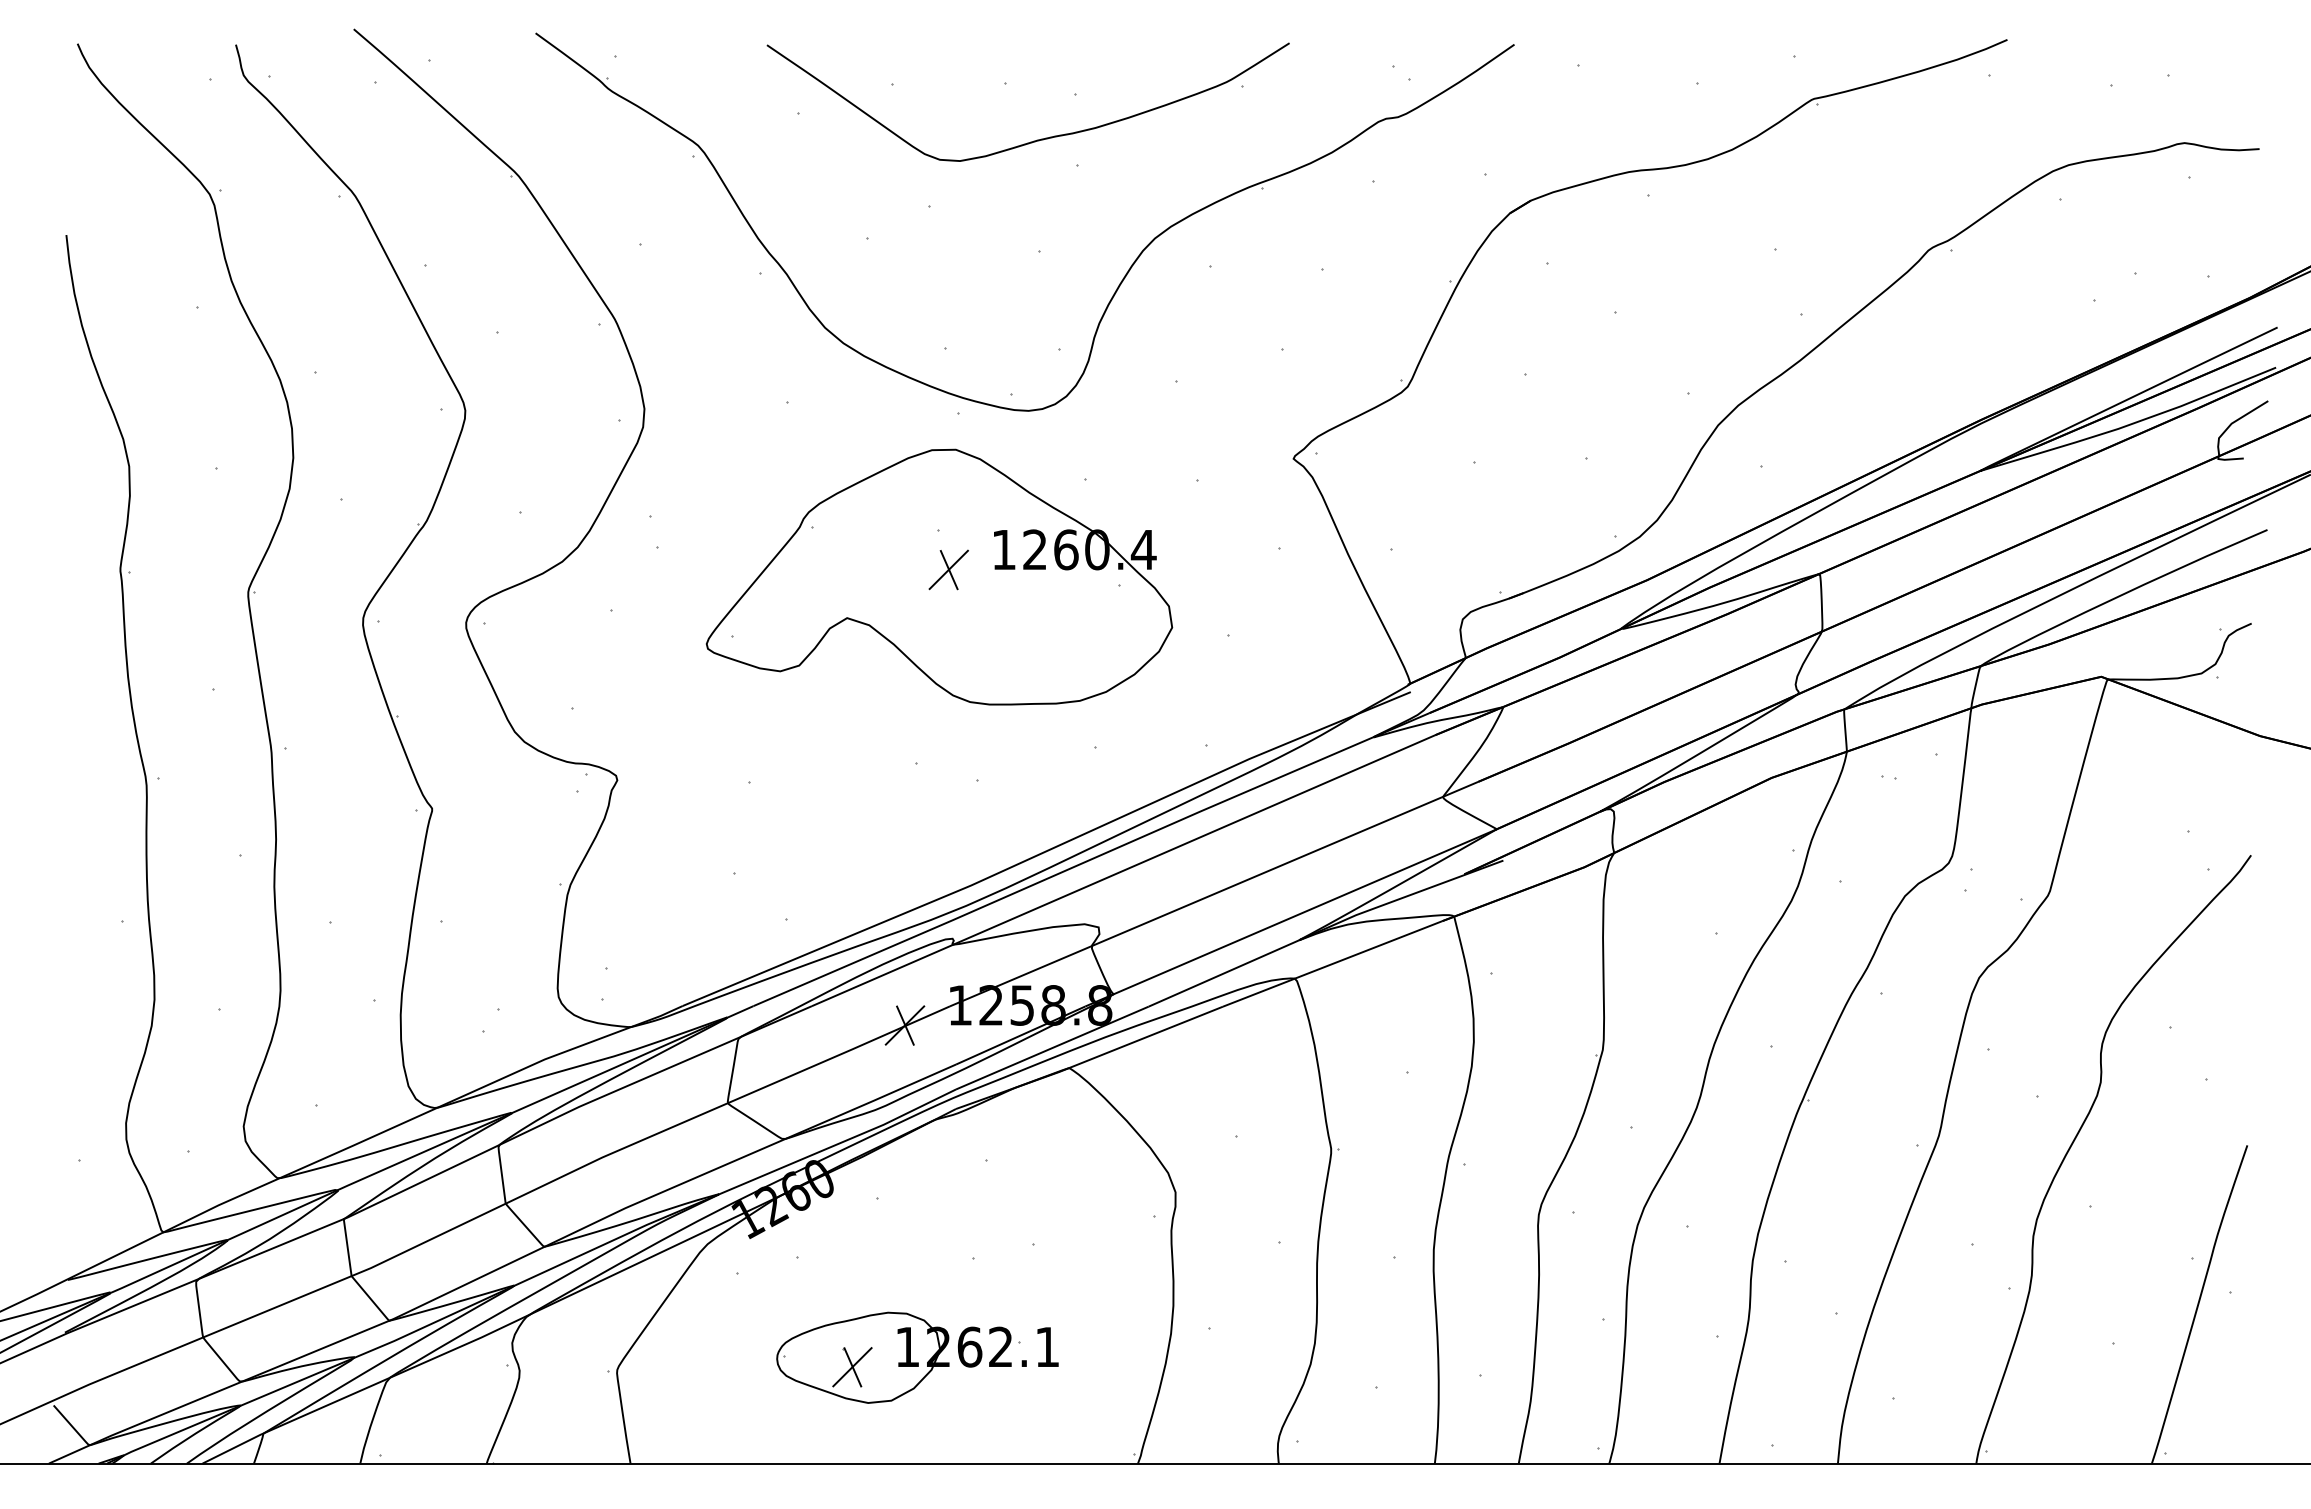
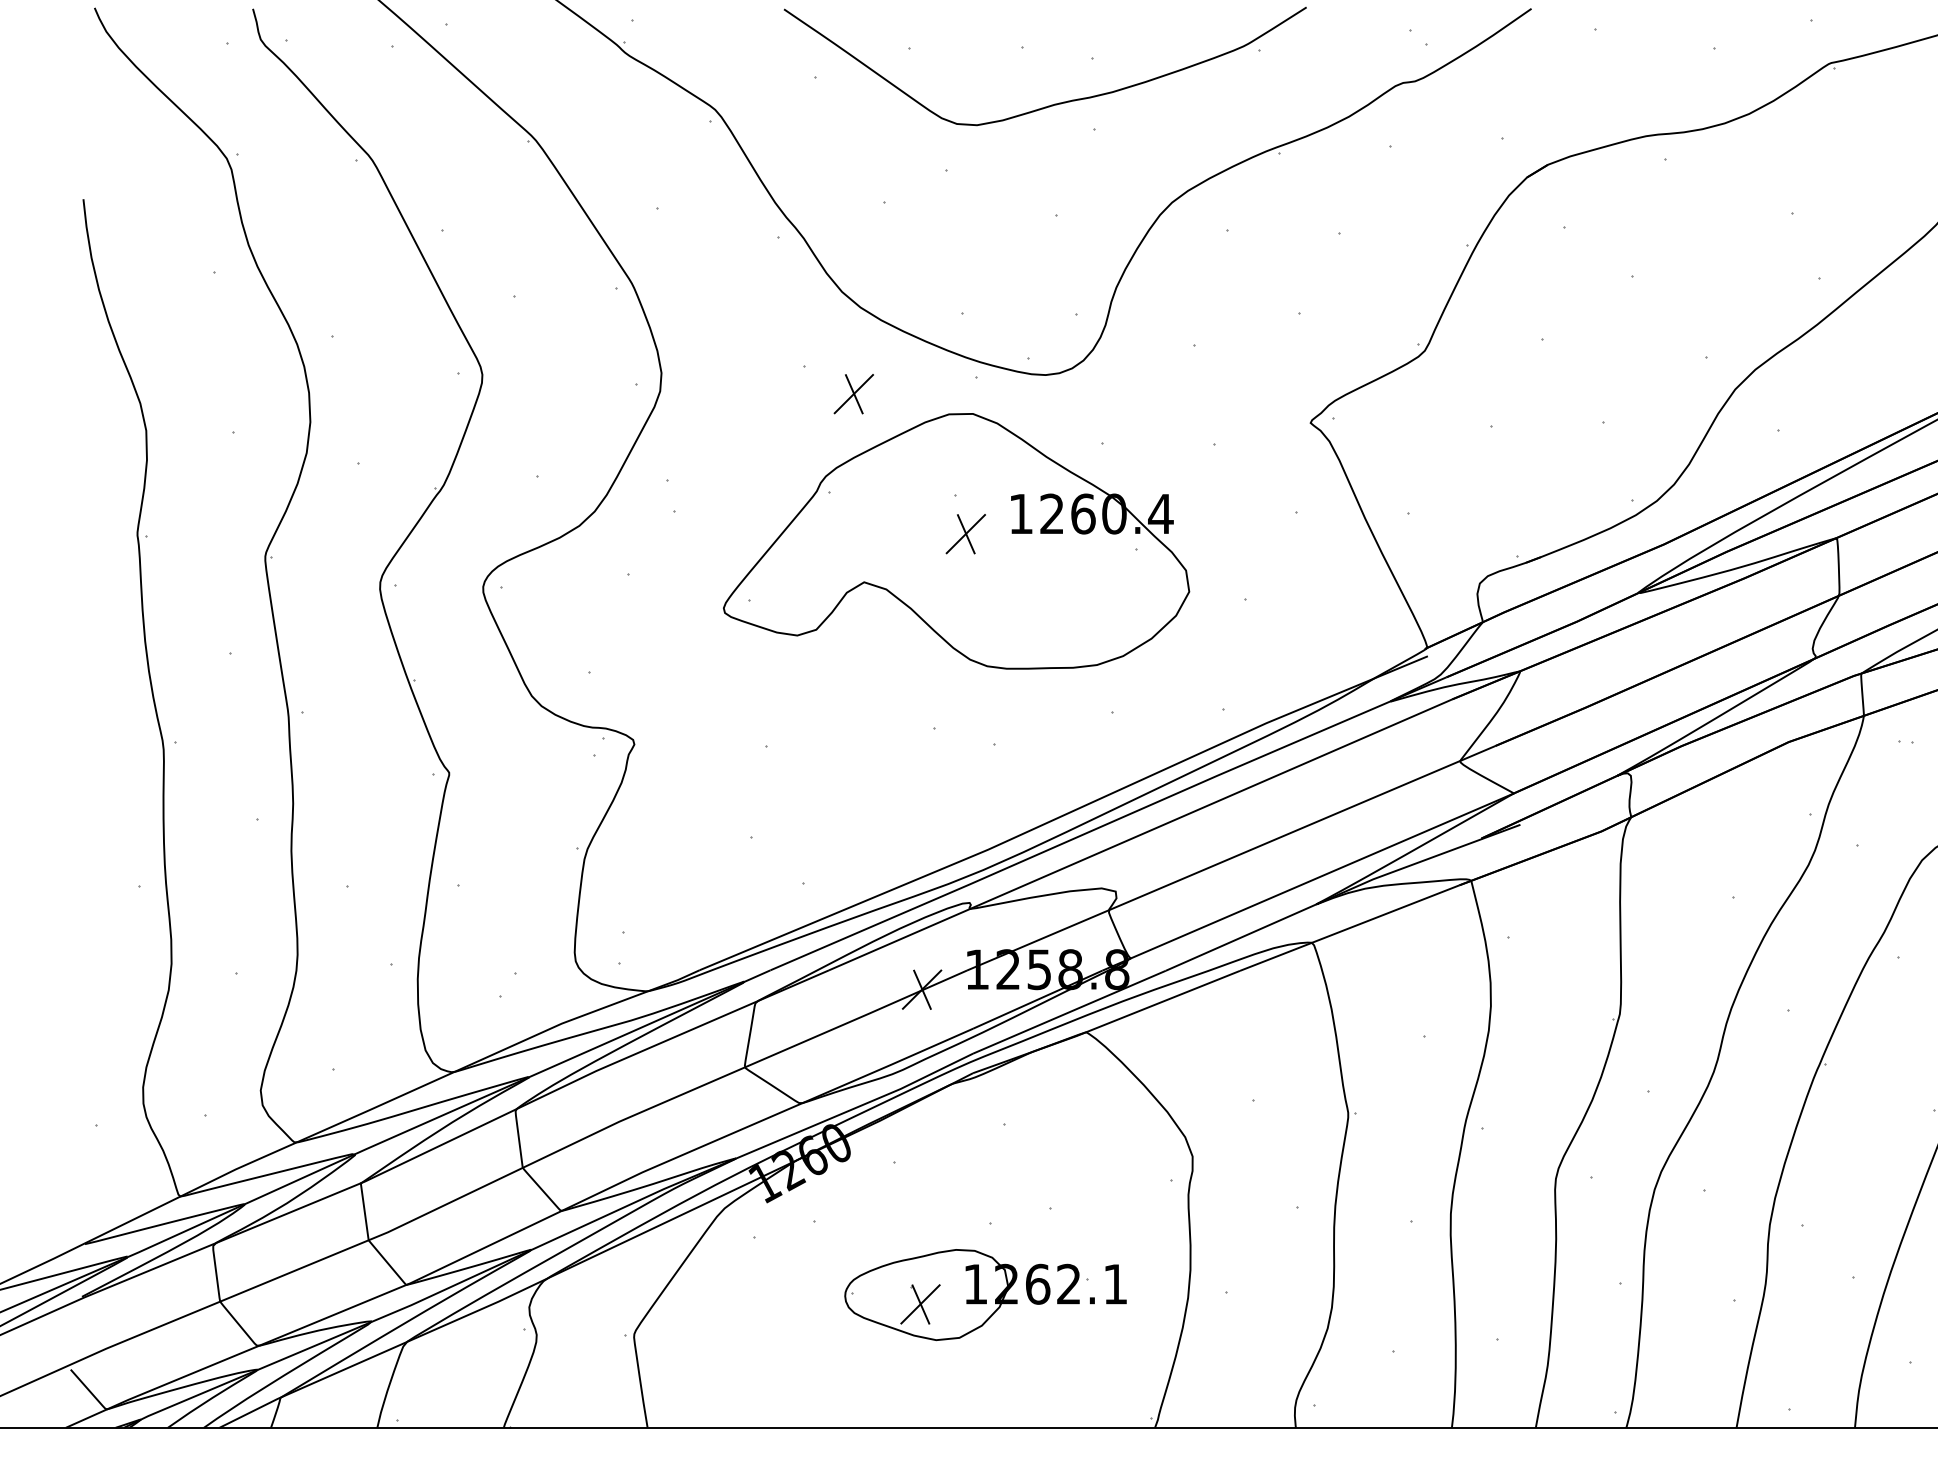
part: (836, 429) -> (853, 393), added
part: (917, 1357) -> (985, 1294), moved

